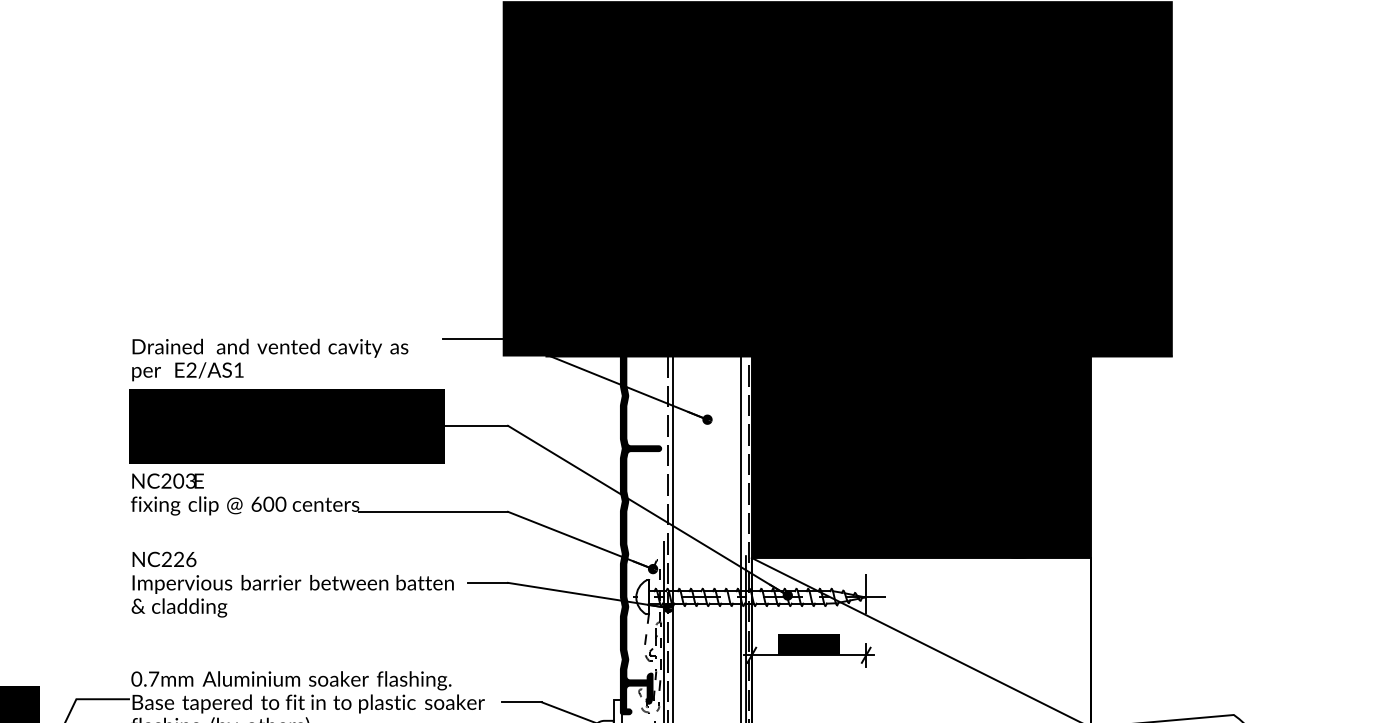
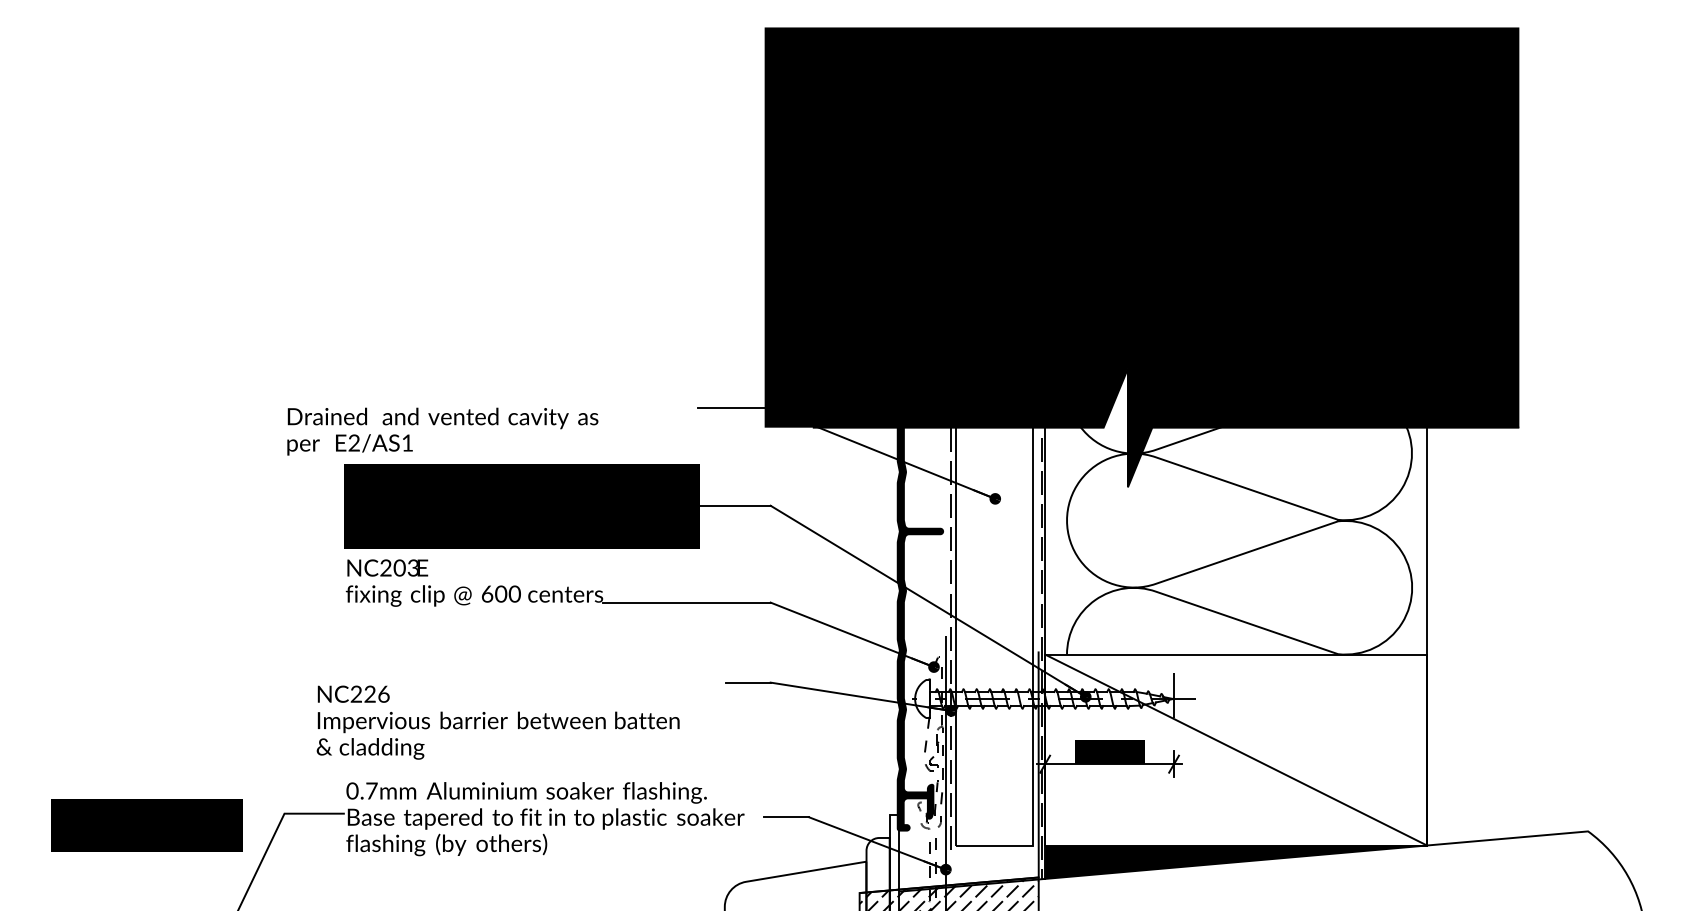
text: (269, 359) -> (442, 431), moved
fill: (921, 430) -> (1236, 511), removed
text: (292, 584) -> (497, 722), moved

